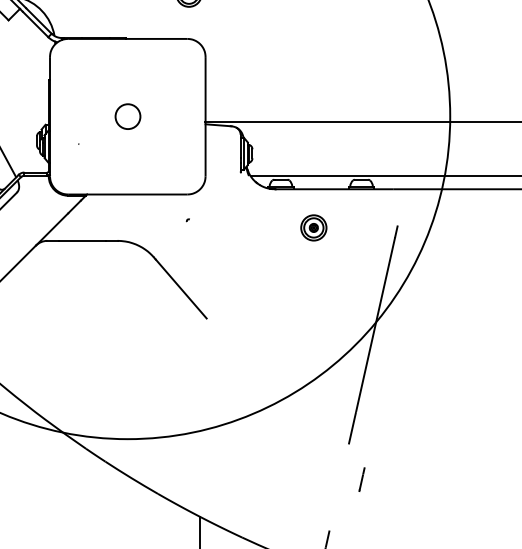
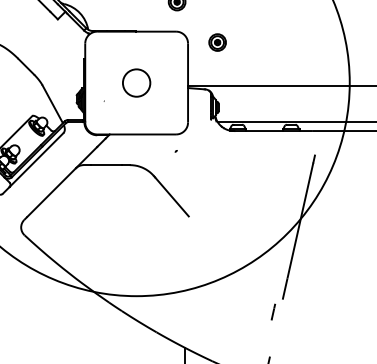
circle: (127, 115) -> (136, 82), size x1.67
part: (313, 227) -> (217, 42), moved
line: (360, 478) -> (272, 311), moved

